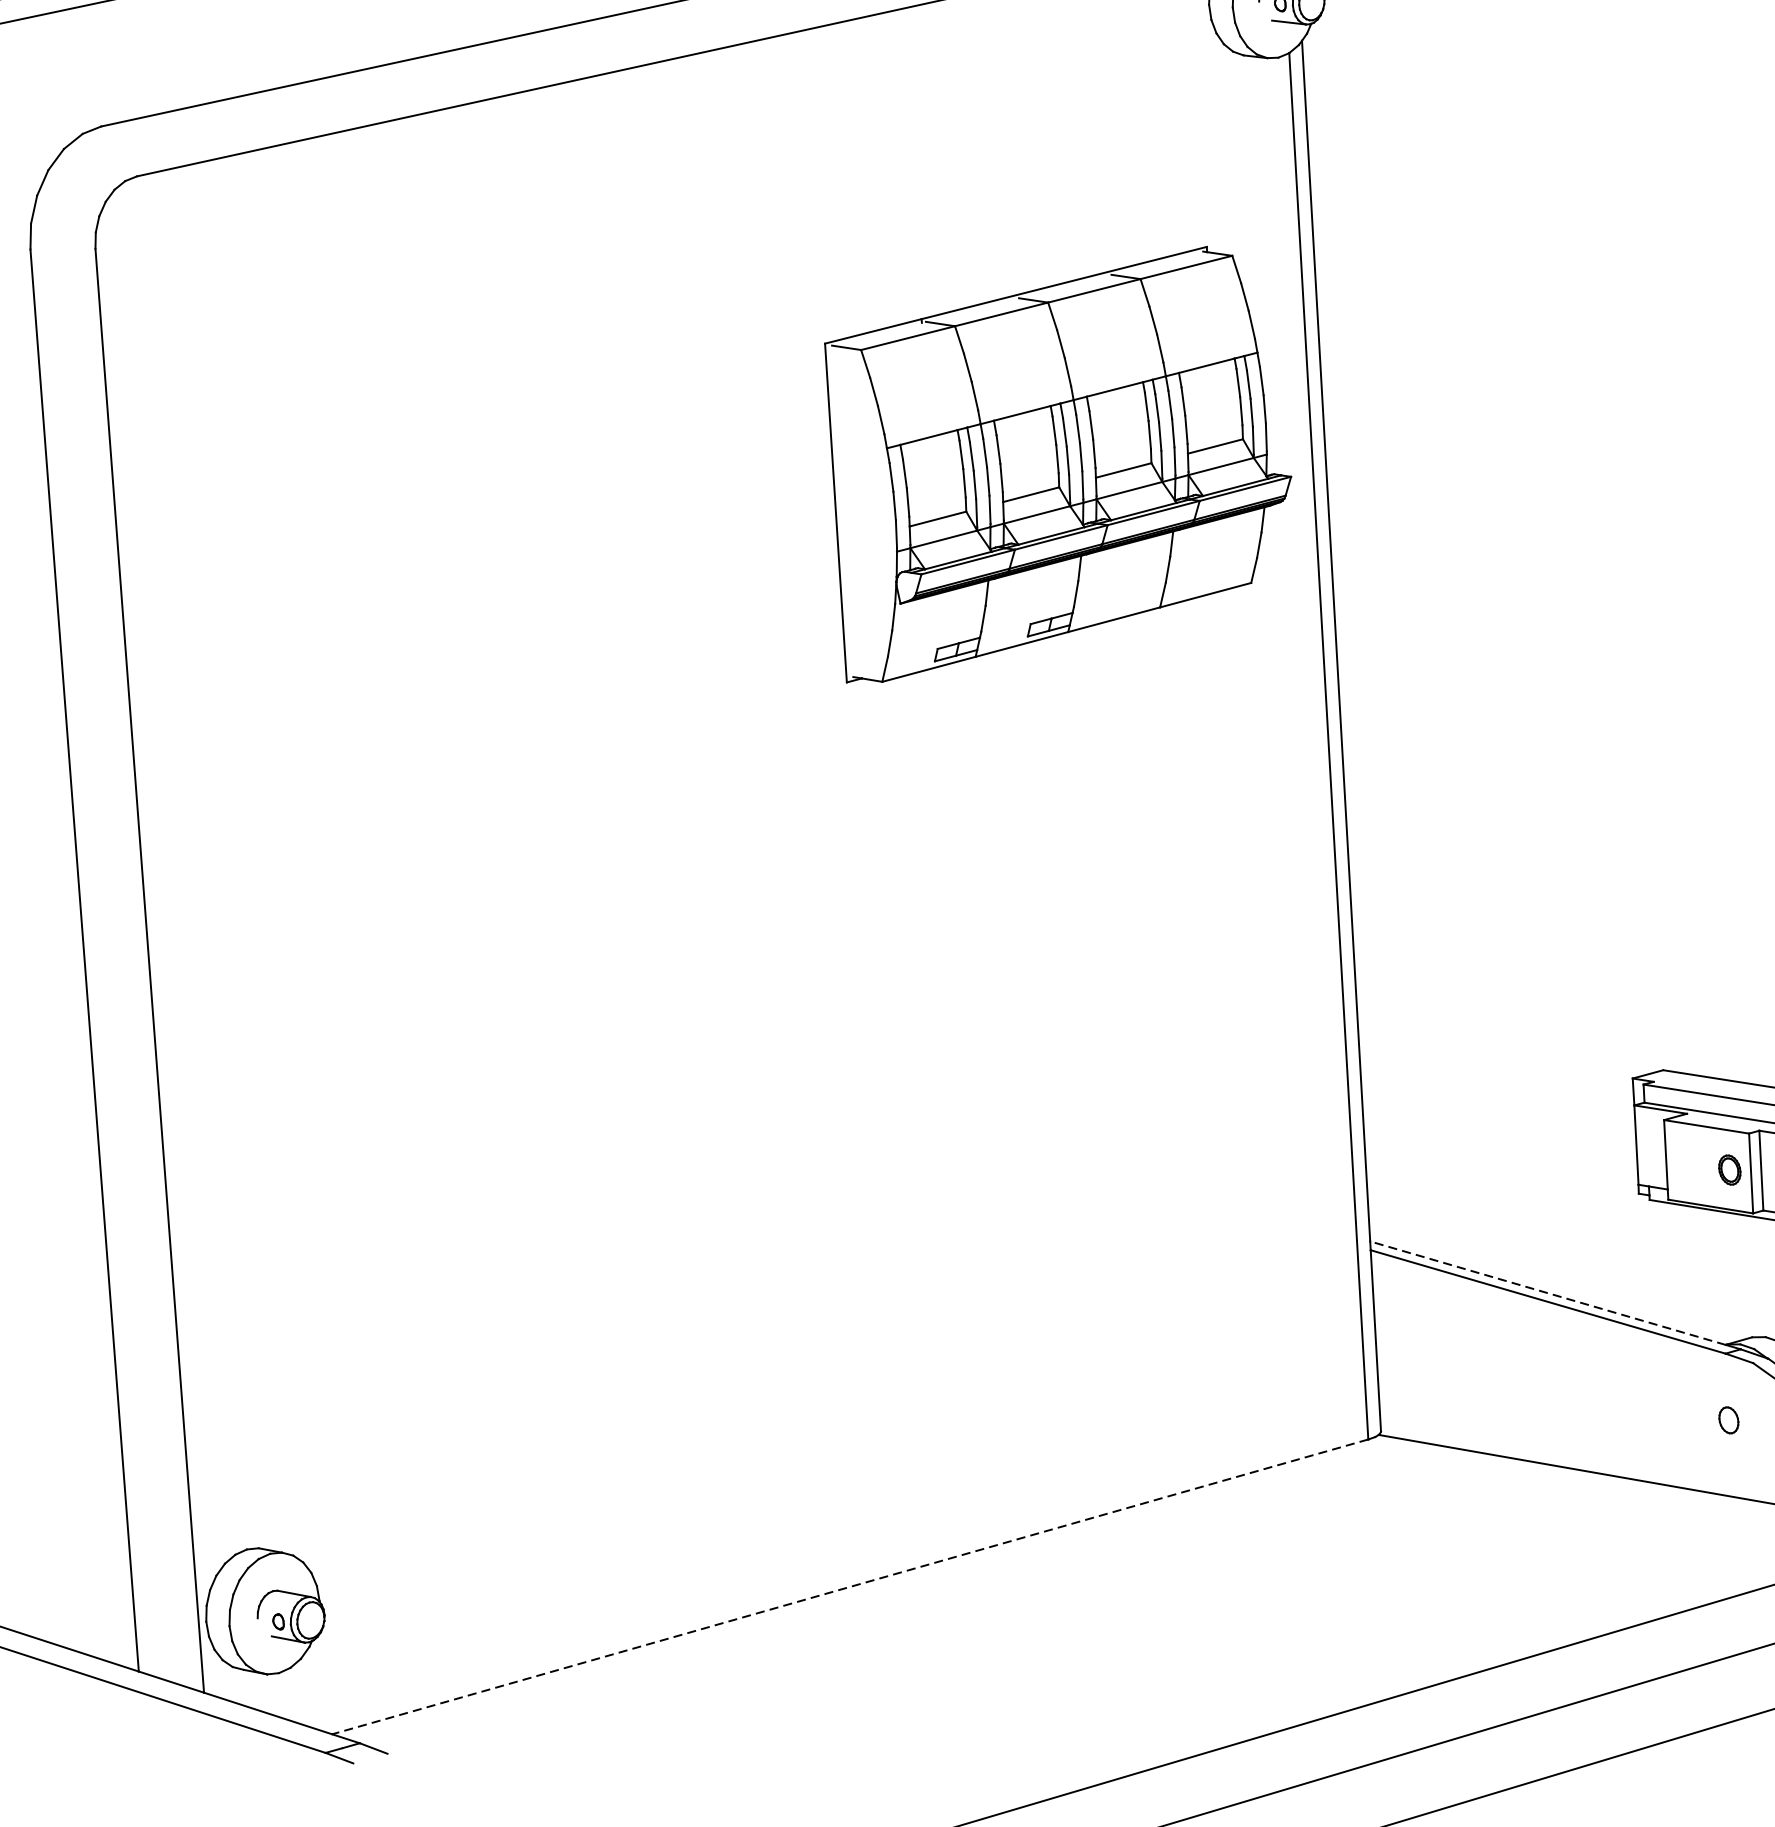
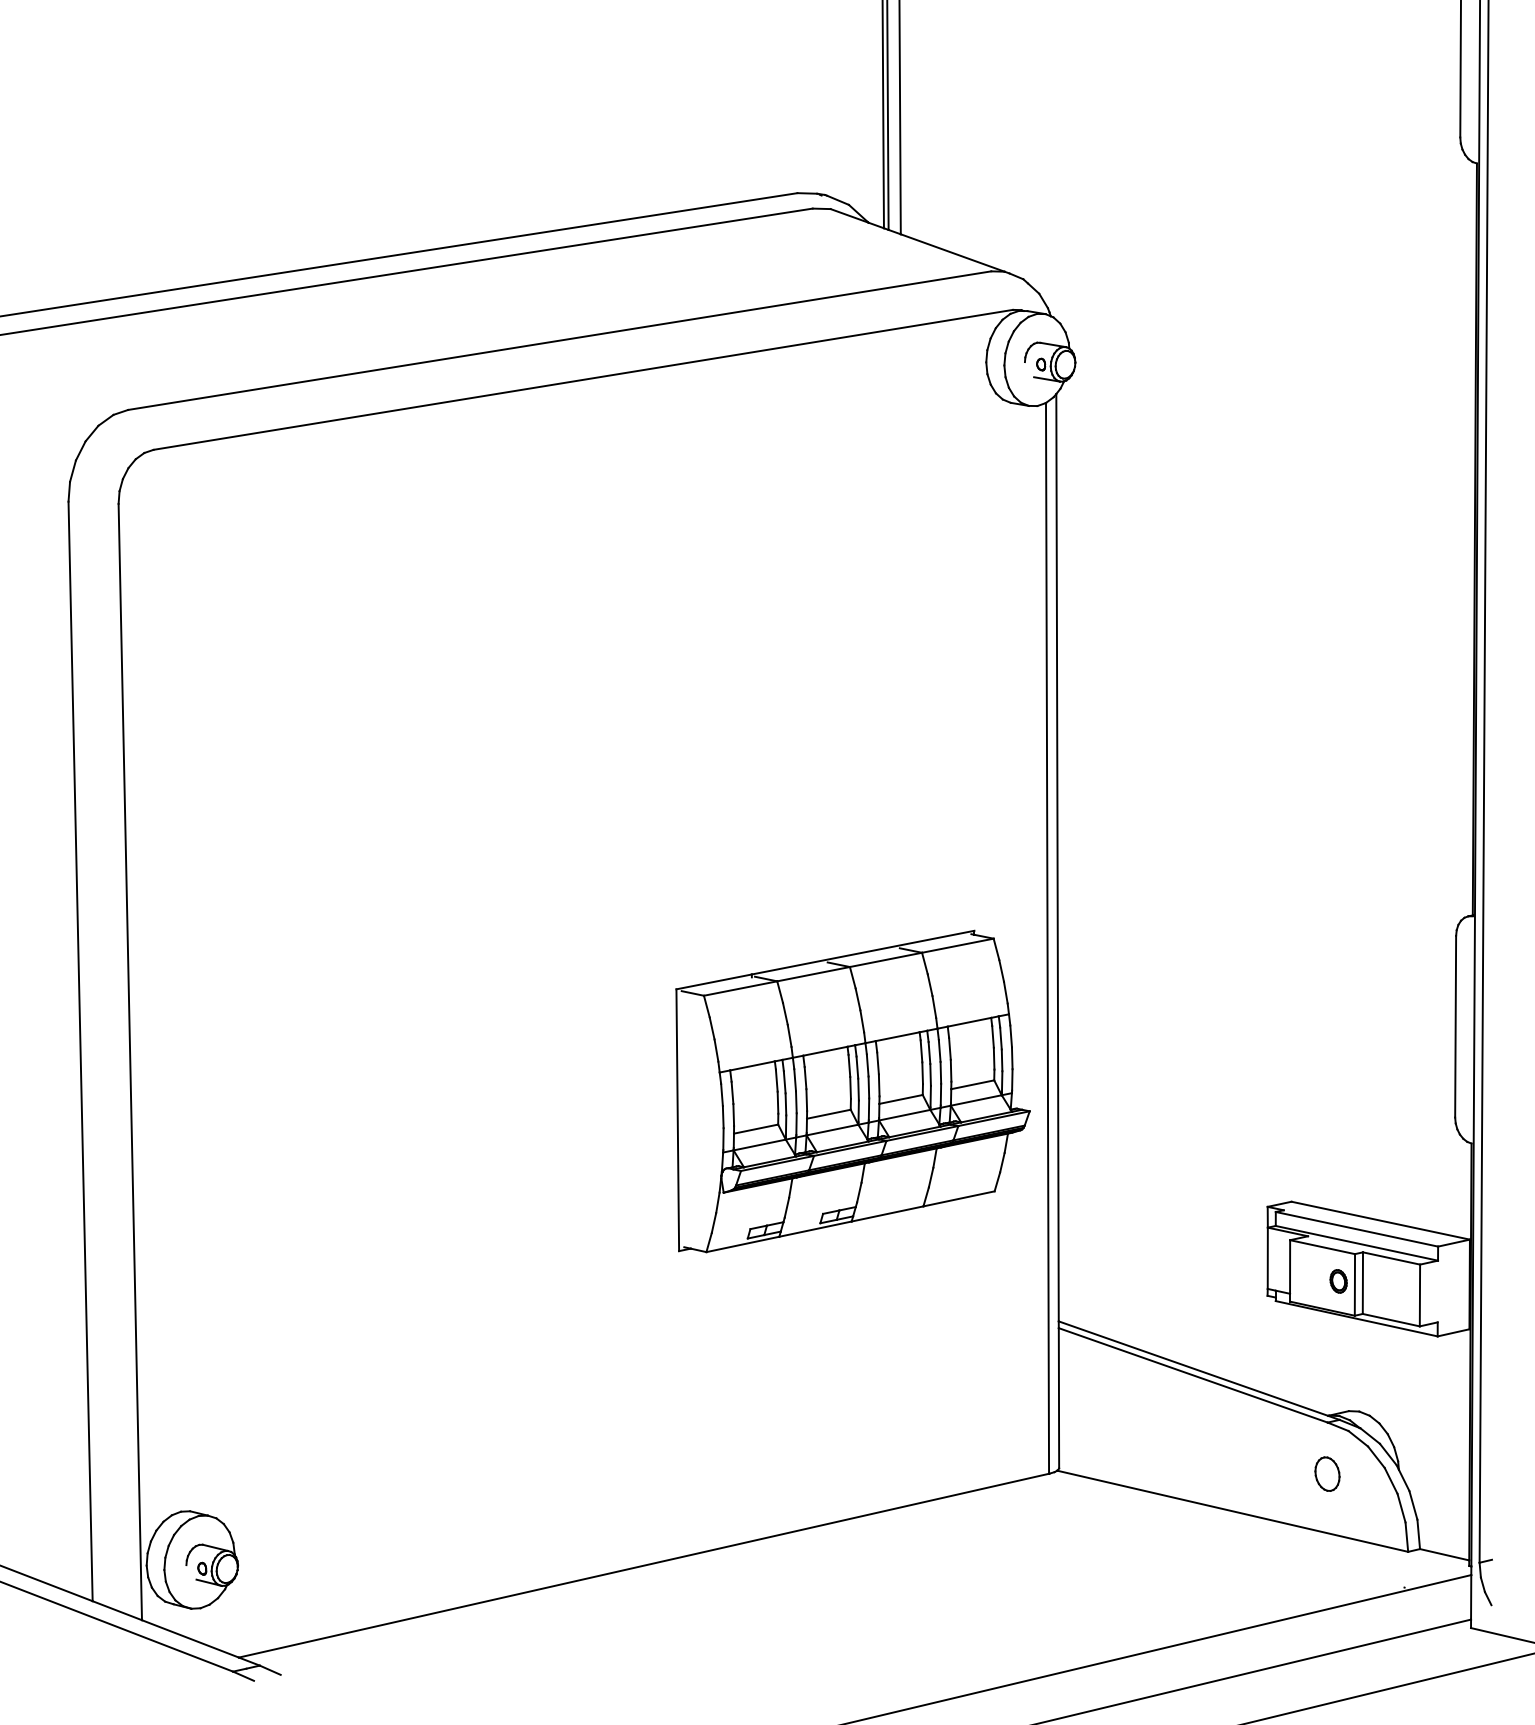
part: (1060, 463) -> (852, 1091), moved
line: (1547, 1293) -> (1193, 1368), dashed -> solid
part: (1728, 1419) -> (1327, 1473), size x1.67
line: (849, 1586) -> (643, 1565), dashed -> solid

